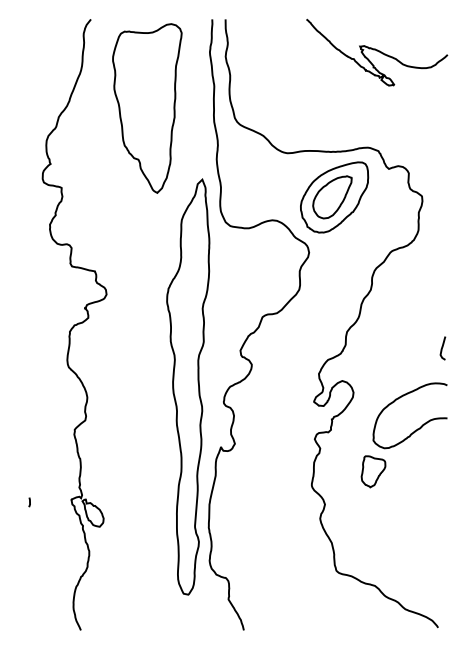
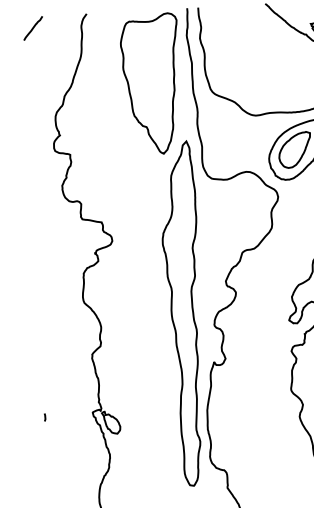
line: (25, 33) -> (33, 28), added
part: (147, 108) -> (151, 84), moved
line: (29, 502) -> (44, 417), moved

